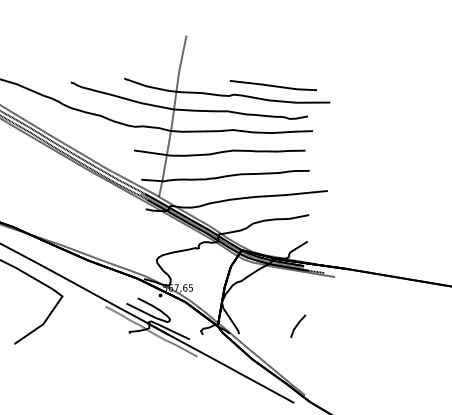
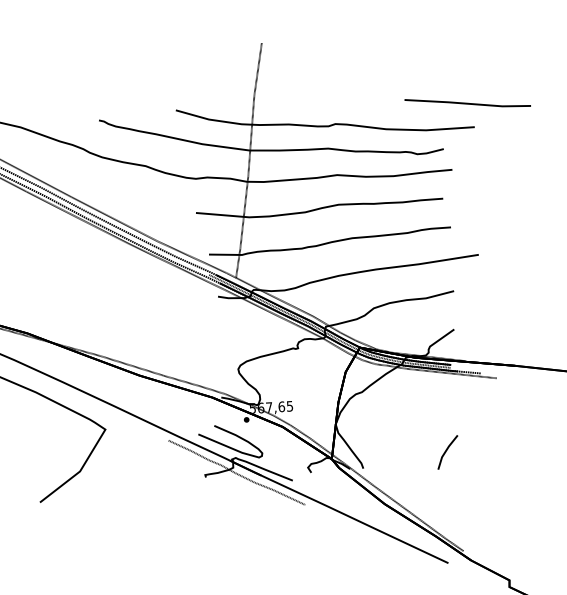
line: (272, 85) -> (466, 102), moved

